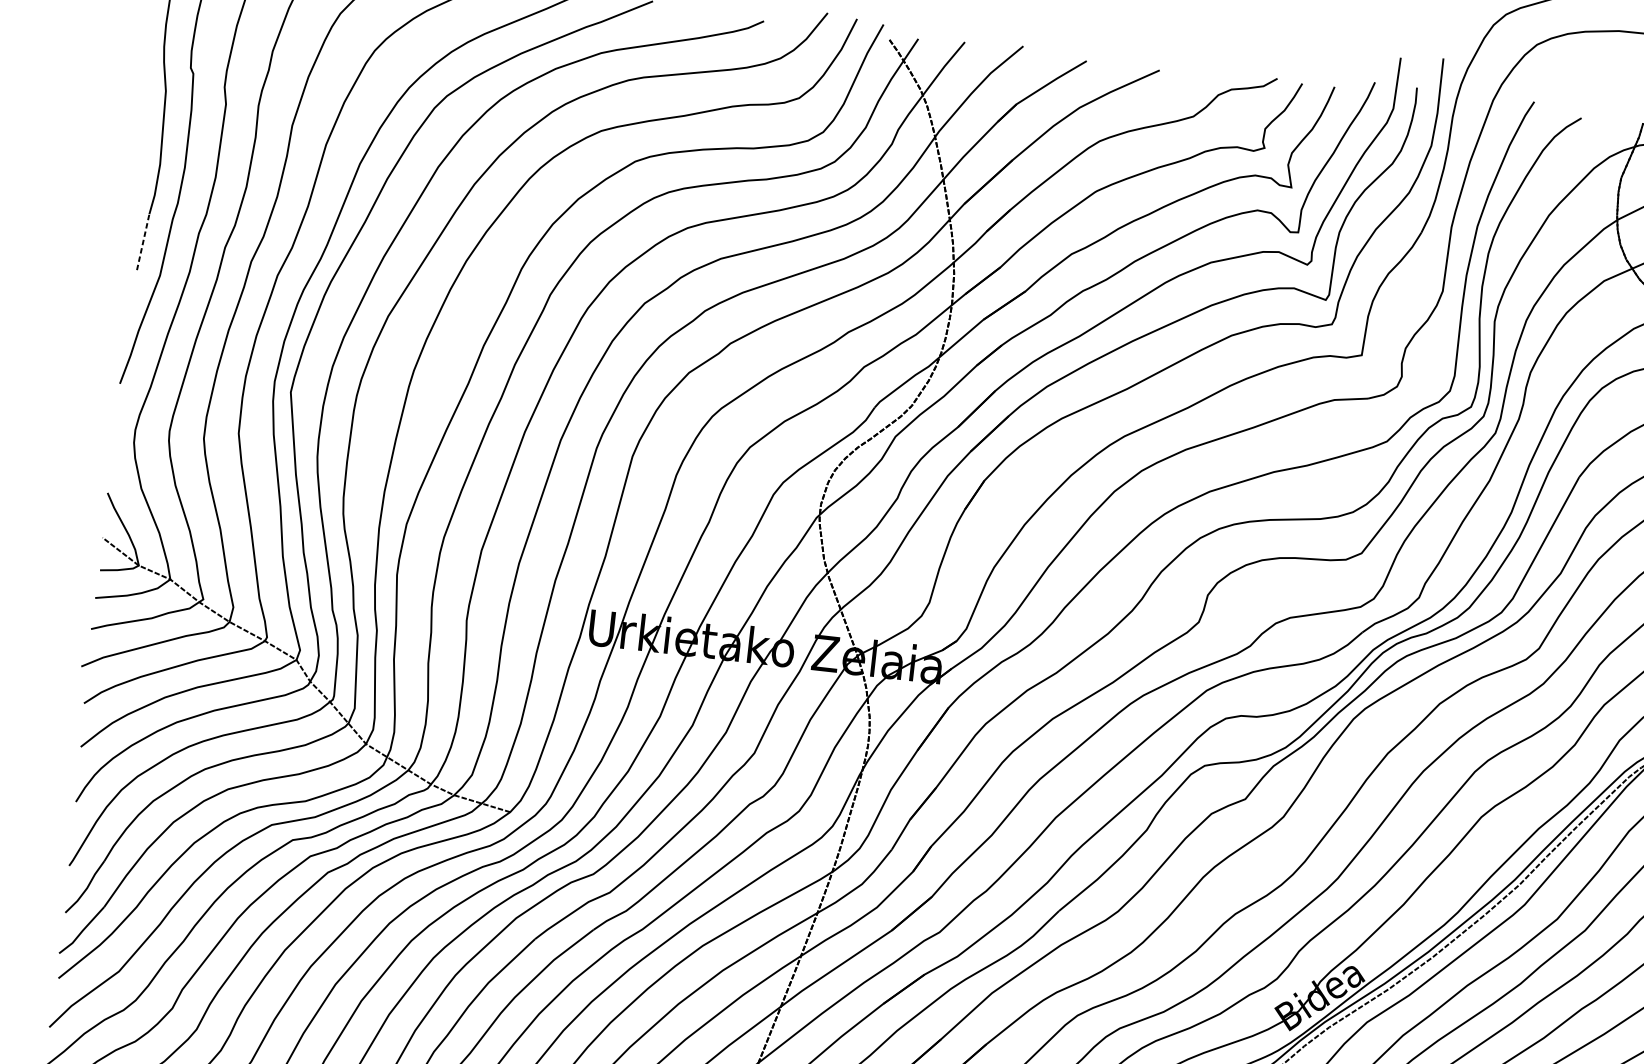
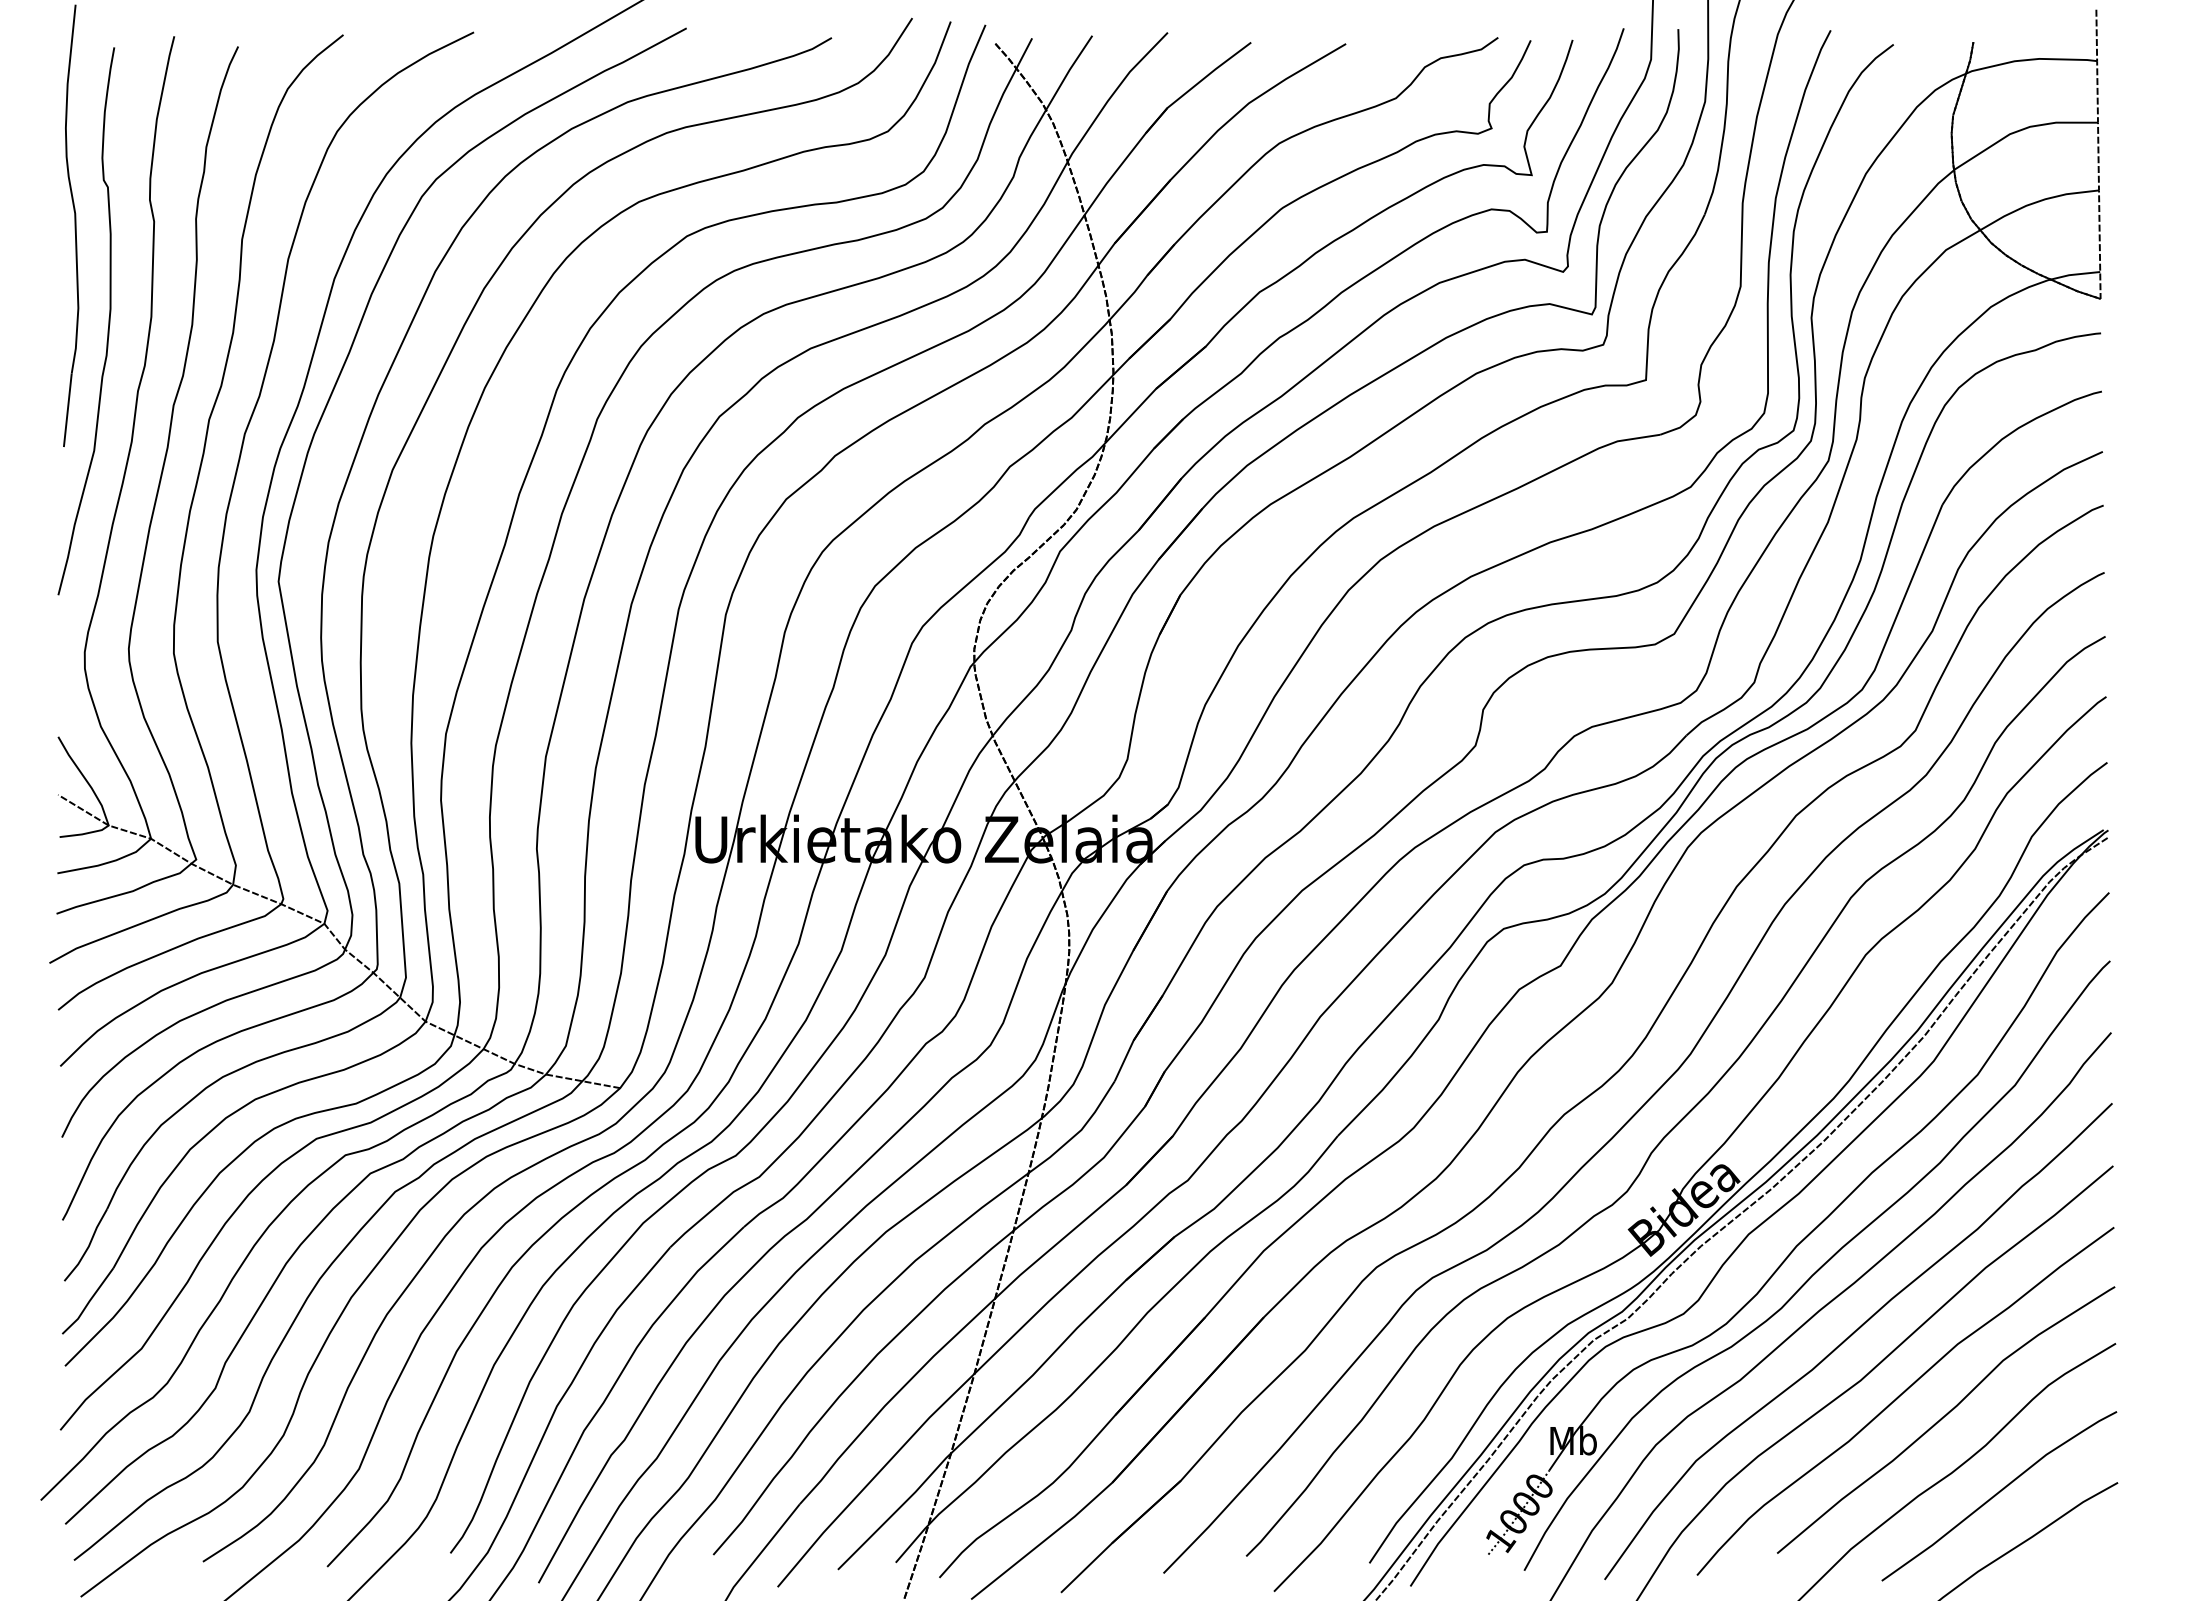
line: (142, 242) -> (67, 410), dashed -> solid

